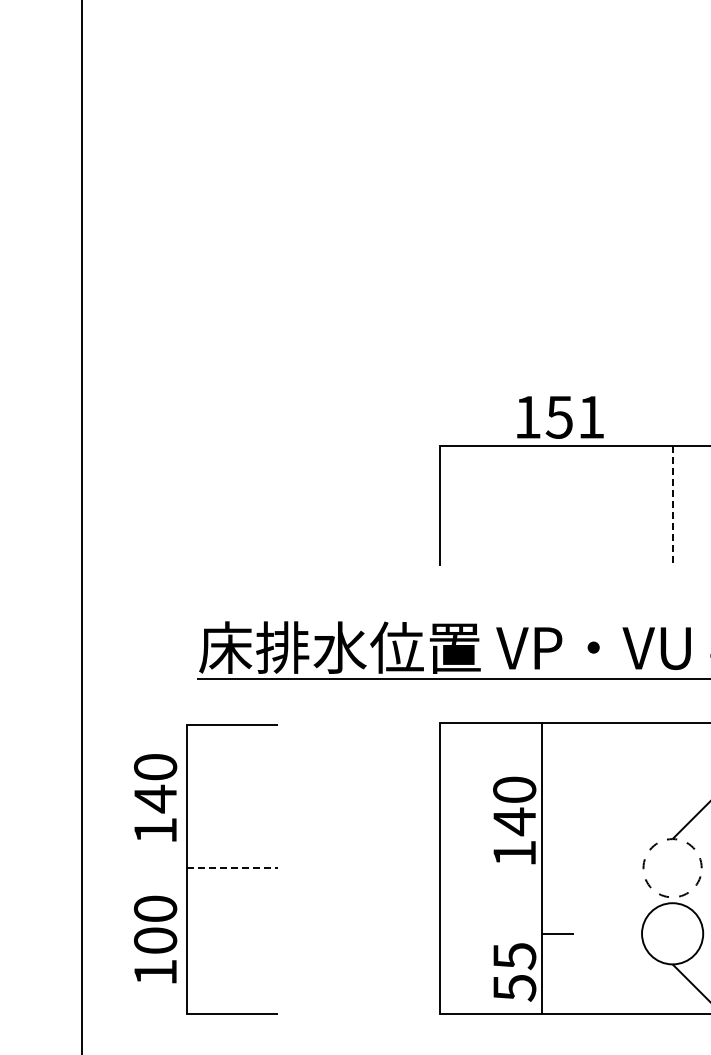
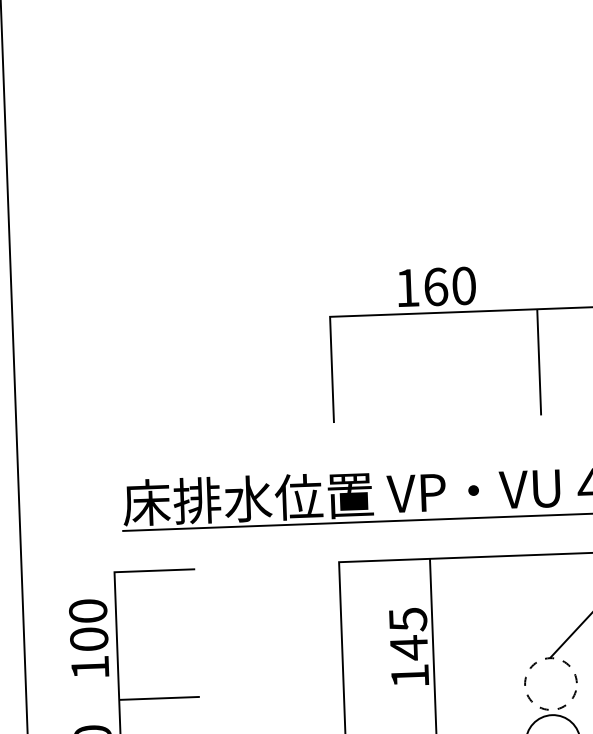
text: (574, 416) -> (449, 285), 151 -> 160
line: (672, 506) -> (539, 362), dashed -> solid
text: (514, 789) -> (407, 619), 140 -> 145
text: (155, 798) -> (89, 638), 140 -> 100
line: (232, 868) -> (159, 698), dashed -> solid

